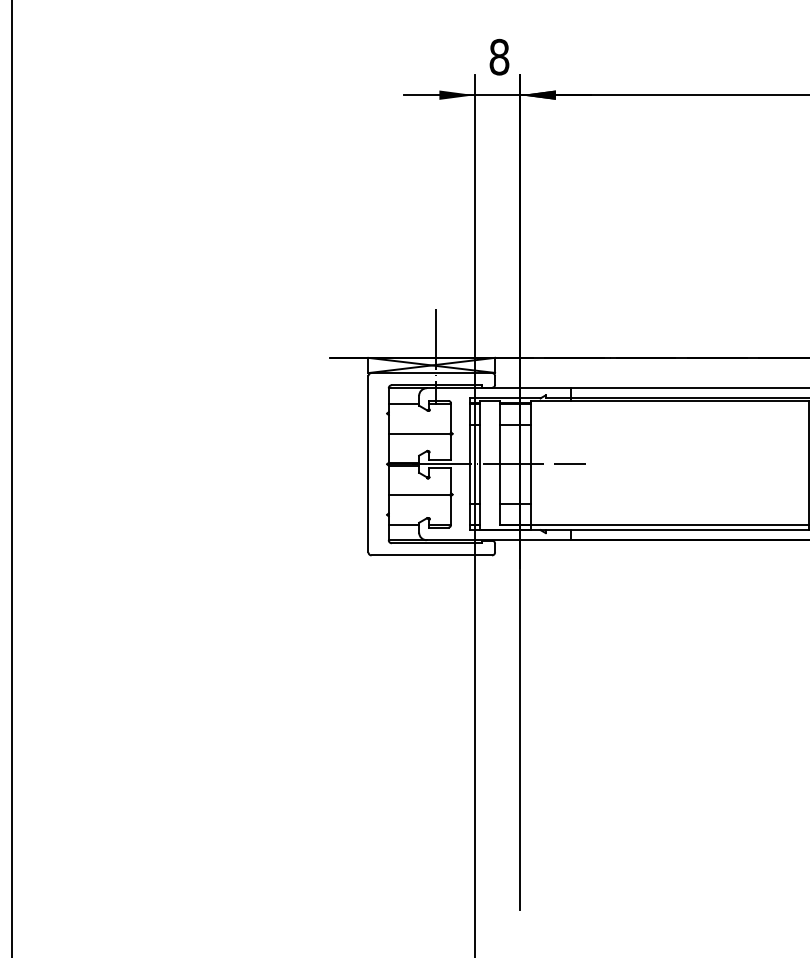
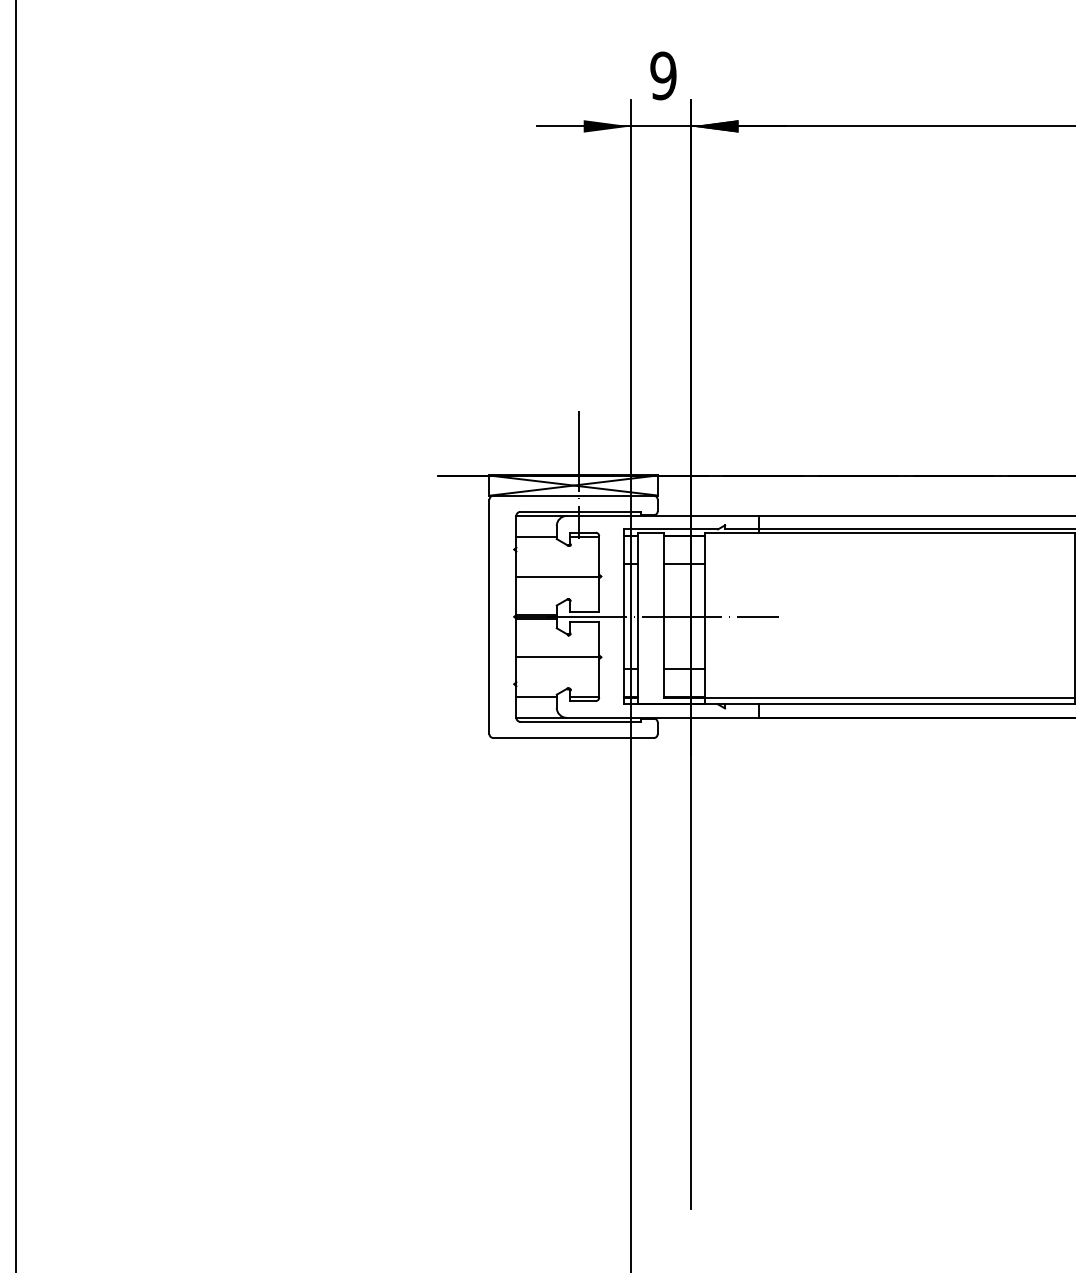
text: (499, 57) -> (663, 76), 8 -> 9

